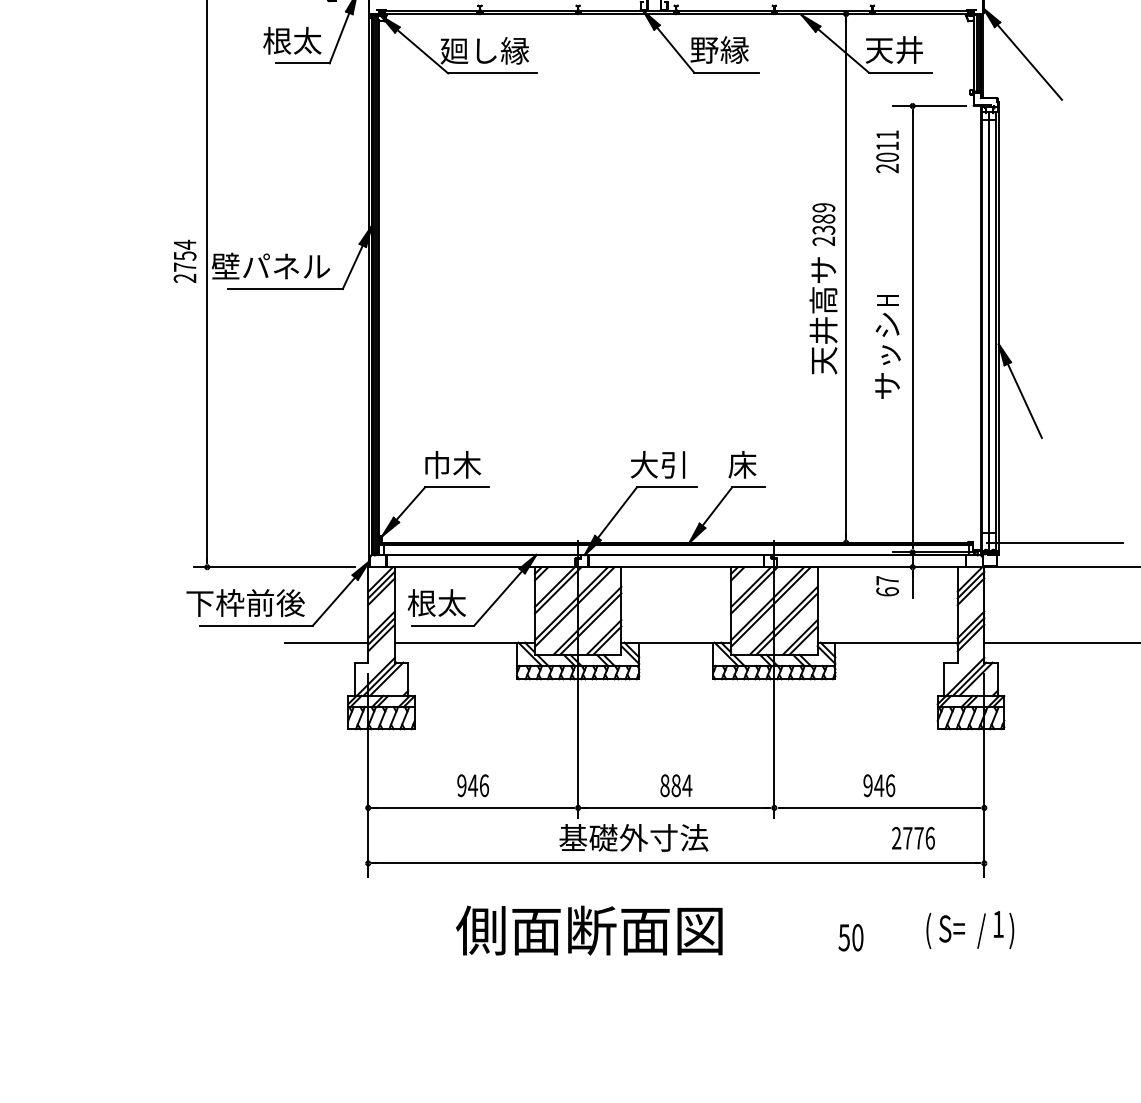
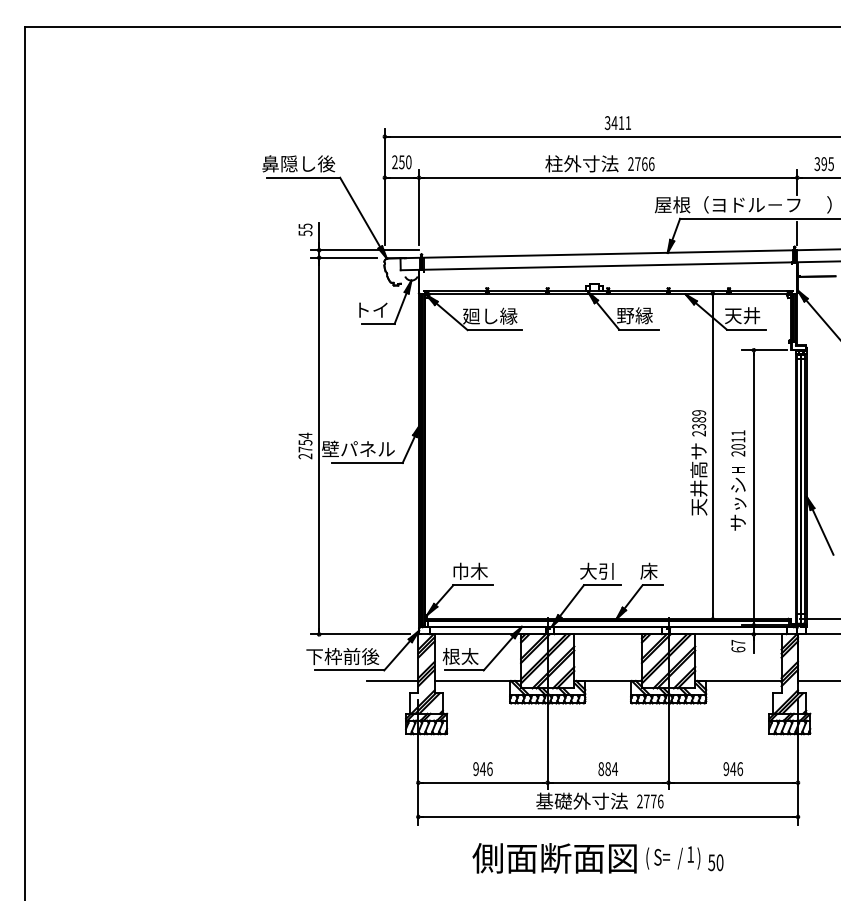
text: (292, 39) -> (371, 309), 根太 -> トイ
text: (887, 151) -> (738, 443), moved
text: (913, 838) -> (650, 801), moved
text: (970, 929) -> (673, 857), moved

